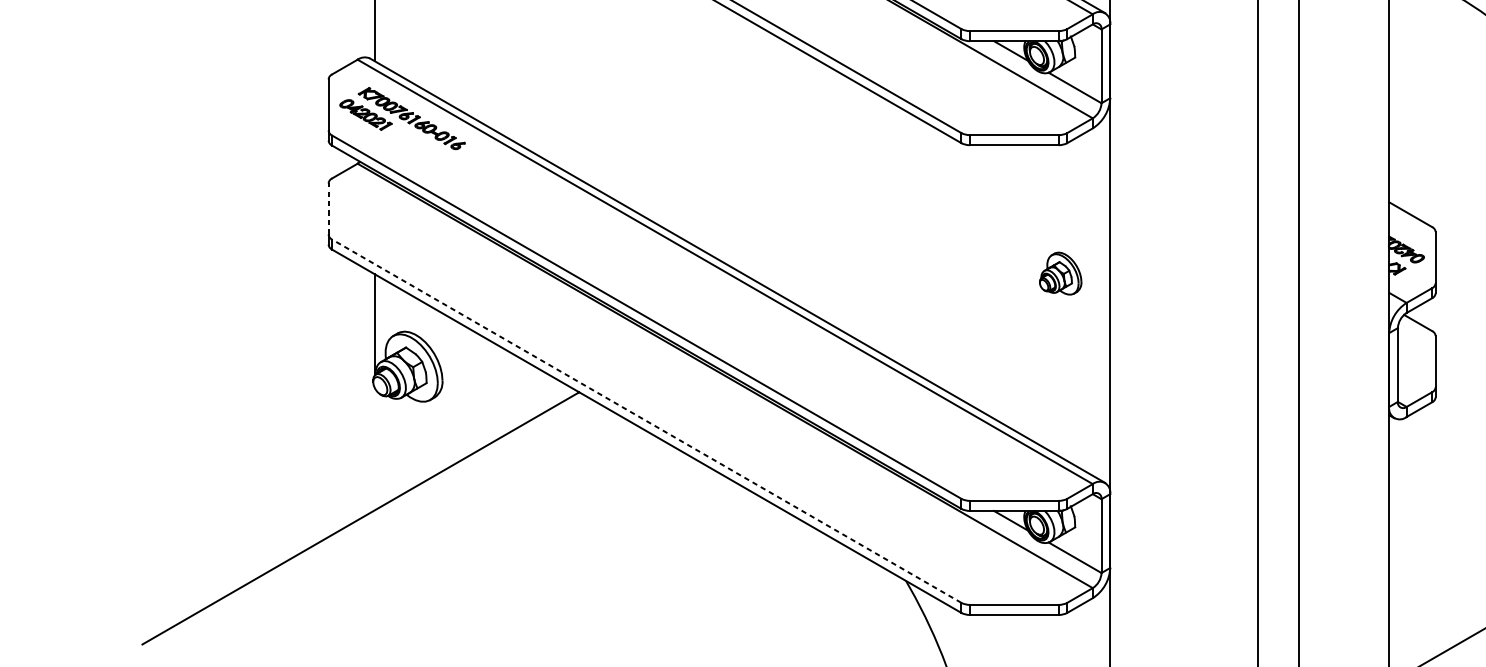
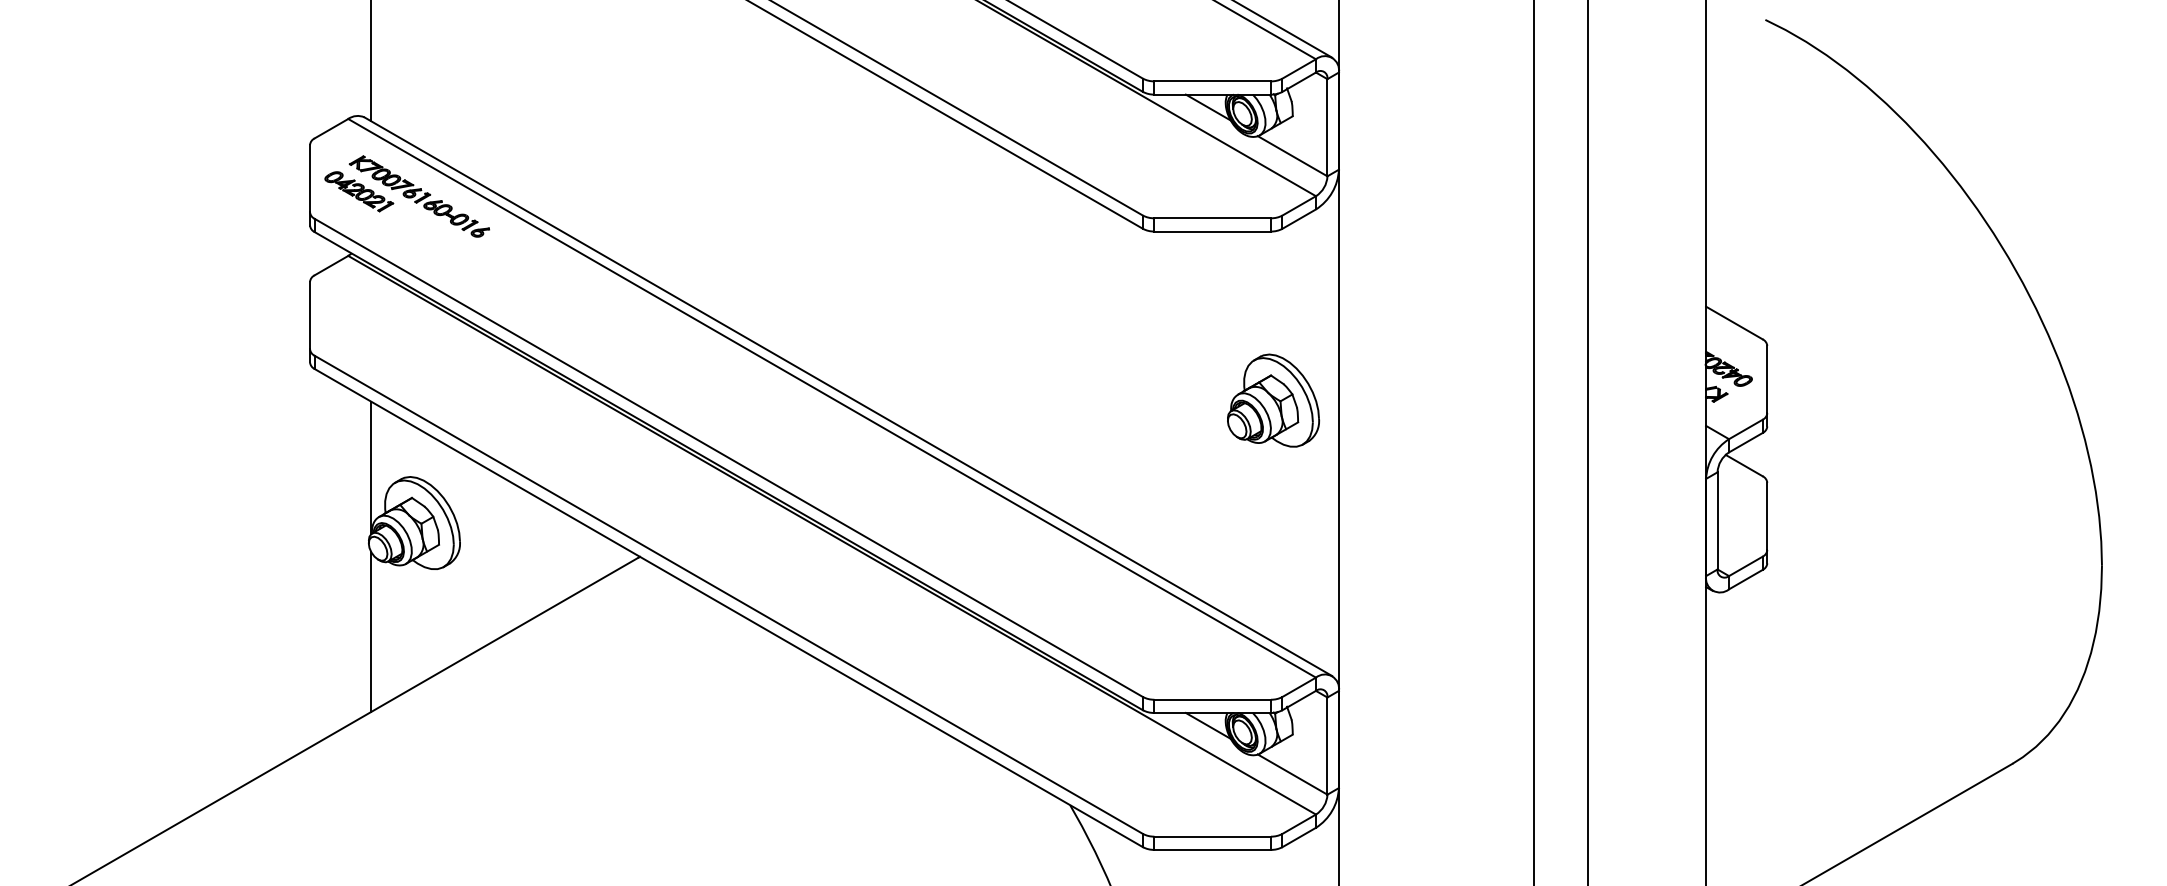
line: (328, 208) -> (310, 315), dashed -> solid
part: (1060, 273) -> (1273, 400), size x1.67
line: (646, 420) -> (728, 594), dashed -> solid
line: (375, 449) -> (371, 631), added

